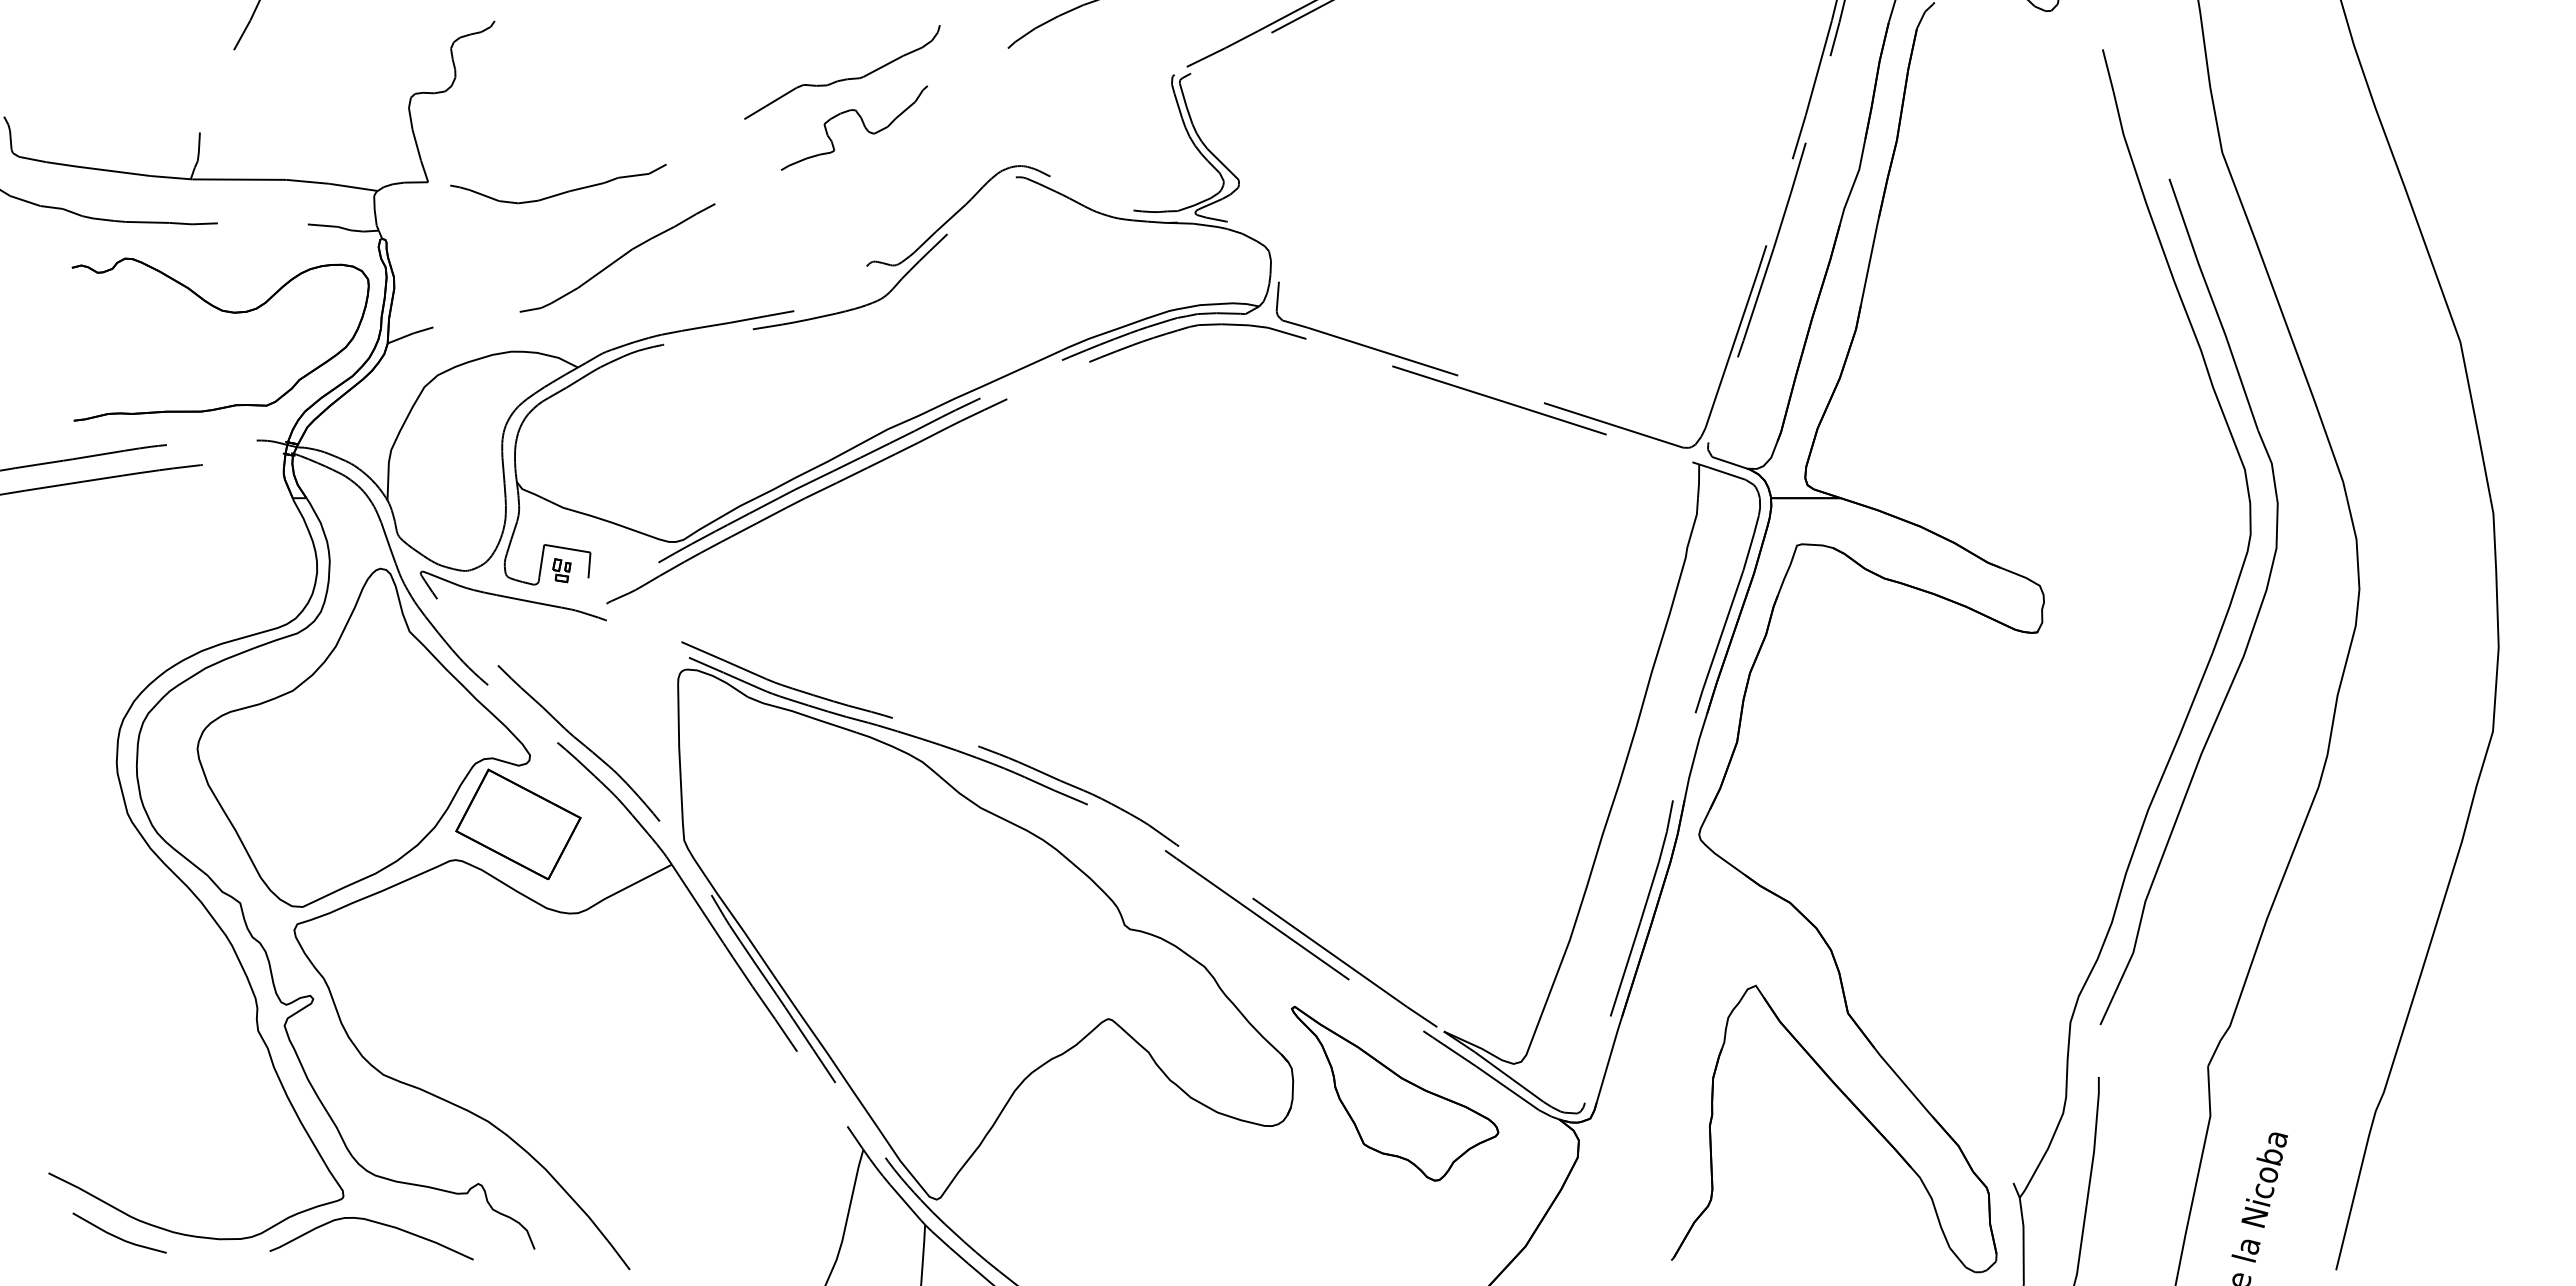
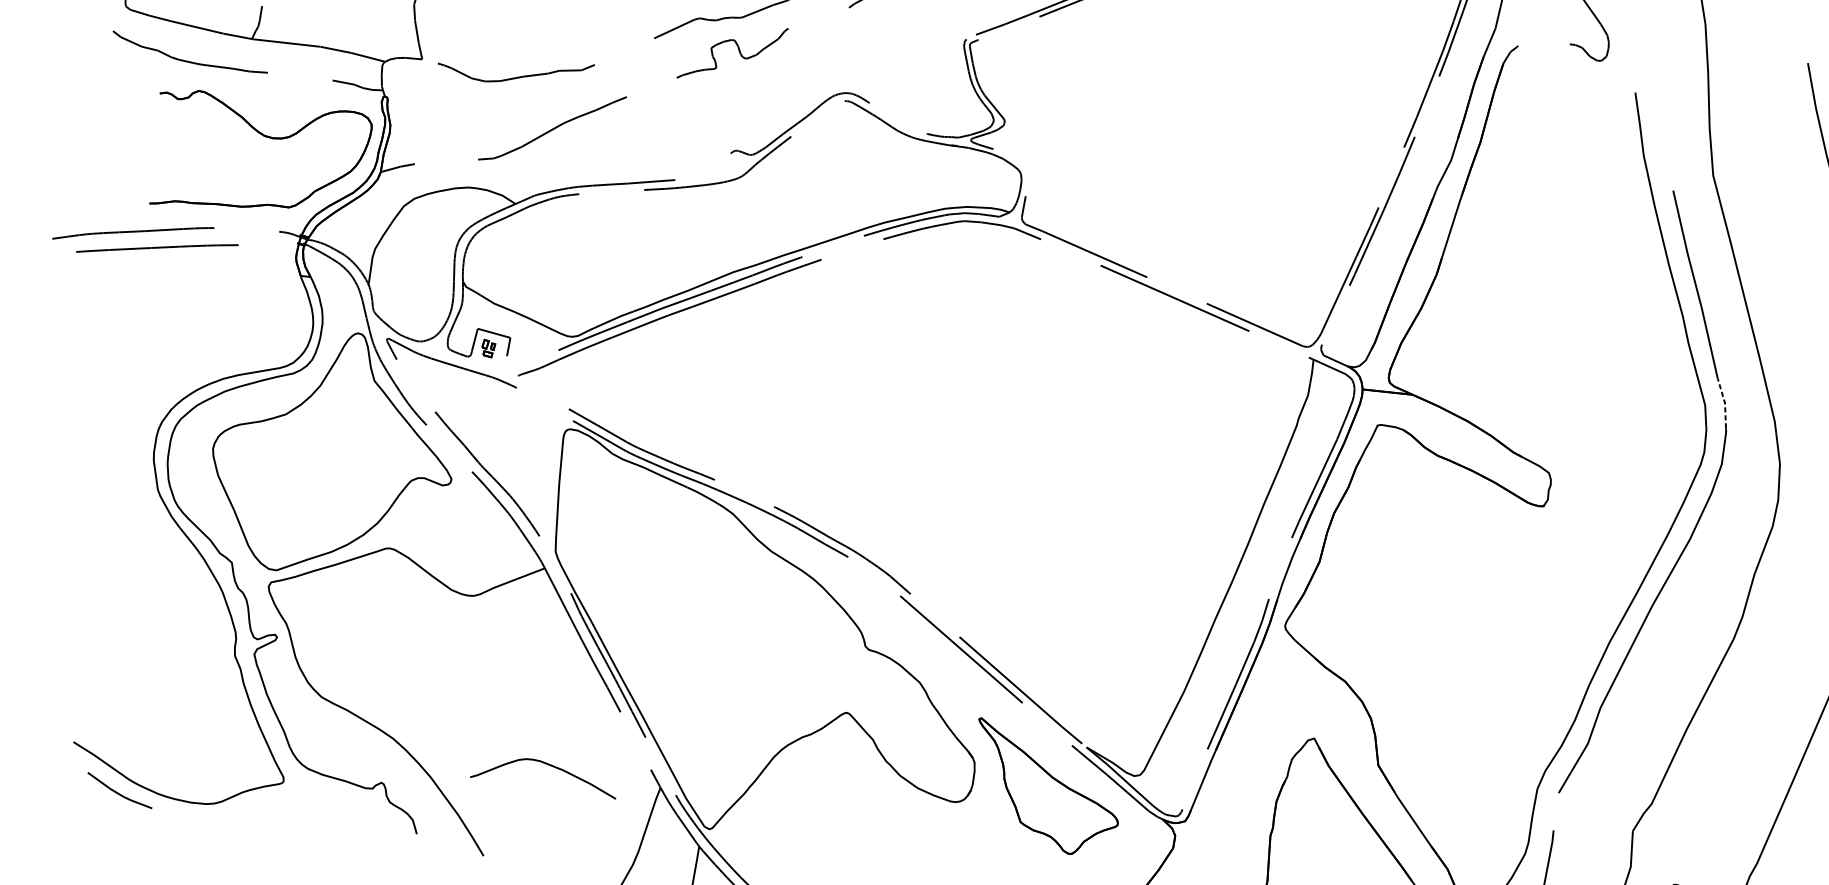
line: (2271, 463) -> (1724, 402), solid -> dashed
part: (518, 824) -> (437, 527), removed
curve: (376, 1223) -> (549, 765), moved

